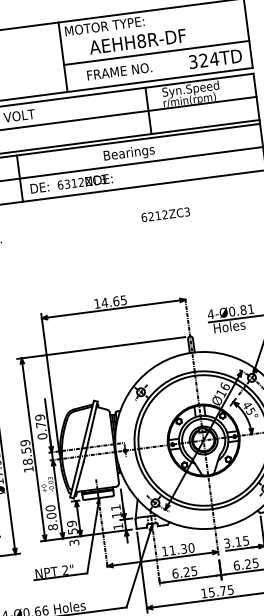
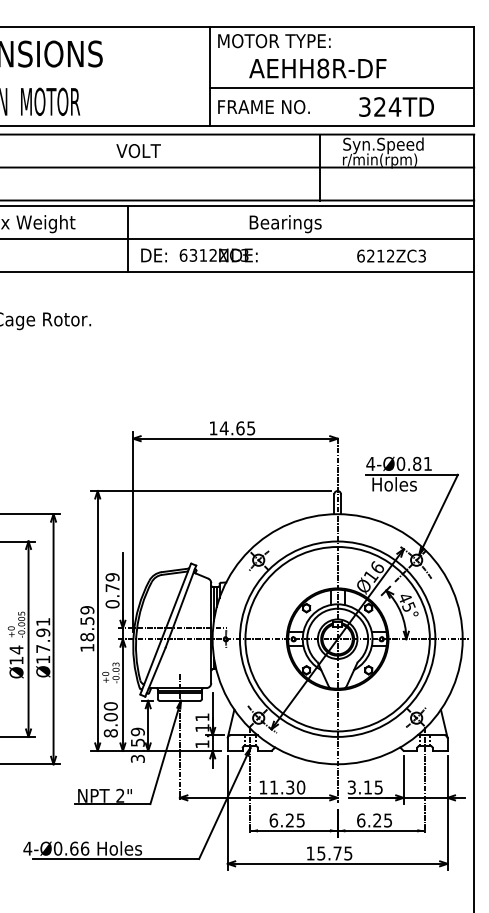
text: (215, 58) -> (396, 106), moved
text: (119, 71) -> (263, 107), moved
text: (165, 214) -> (391, 255), moved

